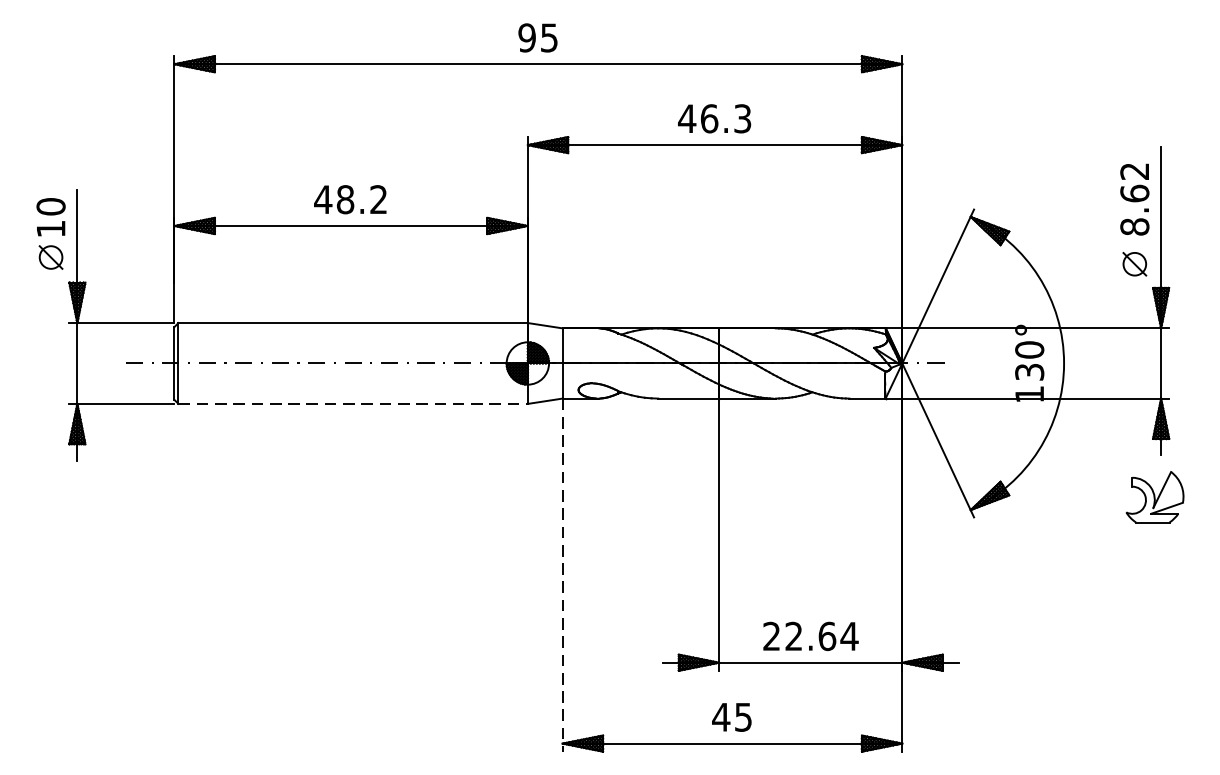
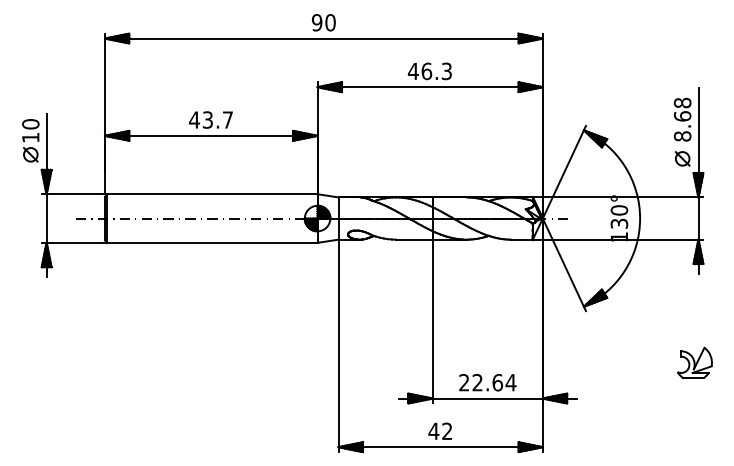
text: (549, 37) -> (330, 22), 95 -> 90
text: (1134, 170) -> (682, 102), 8.62 -> 8.68
text: (361, 198) -> (217, 119), 48.2 -> 43.7
line: (354, 403) -> (213, 242), dashed -> solid
part: (1154, 496) -> (694, 362), moved
line: (562, 576) -> (338, 346), dashed -> solid
text: (743, 717) -> (447, 431), 45 -> 42

